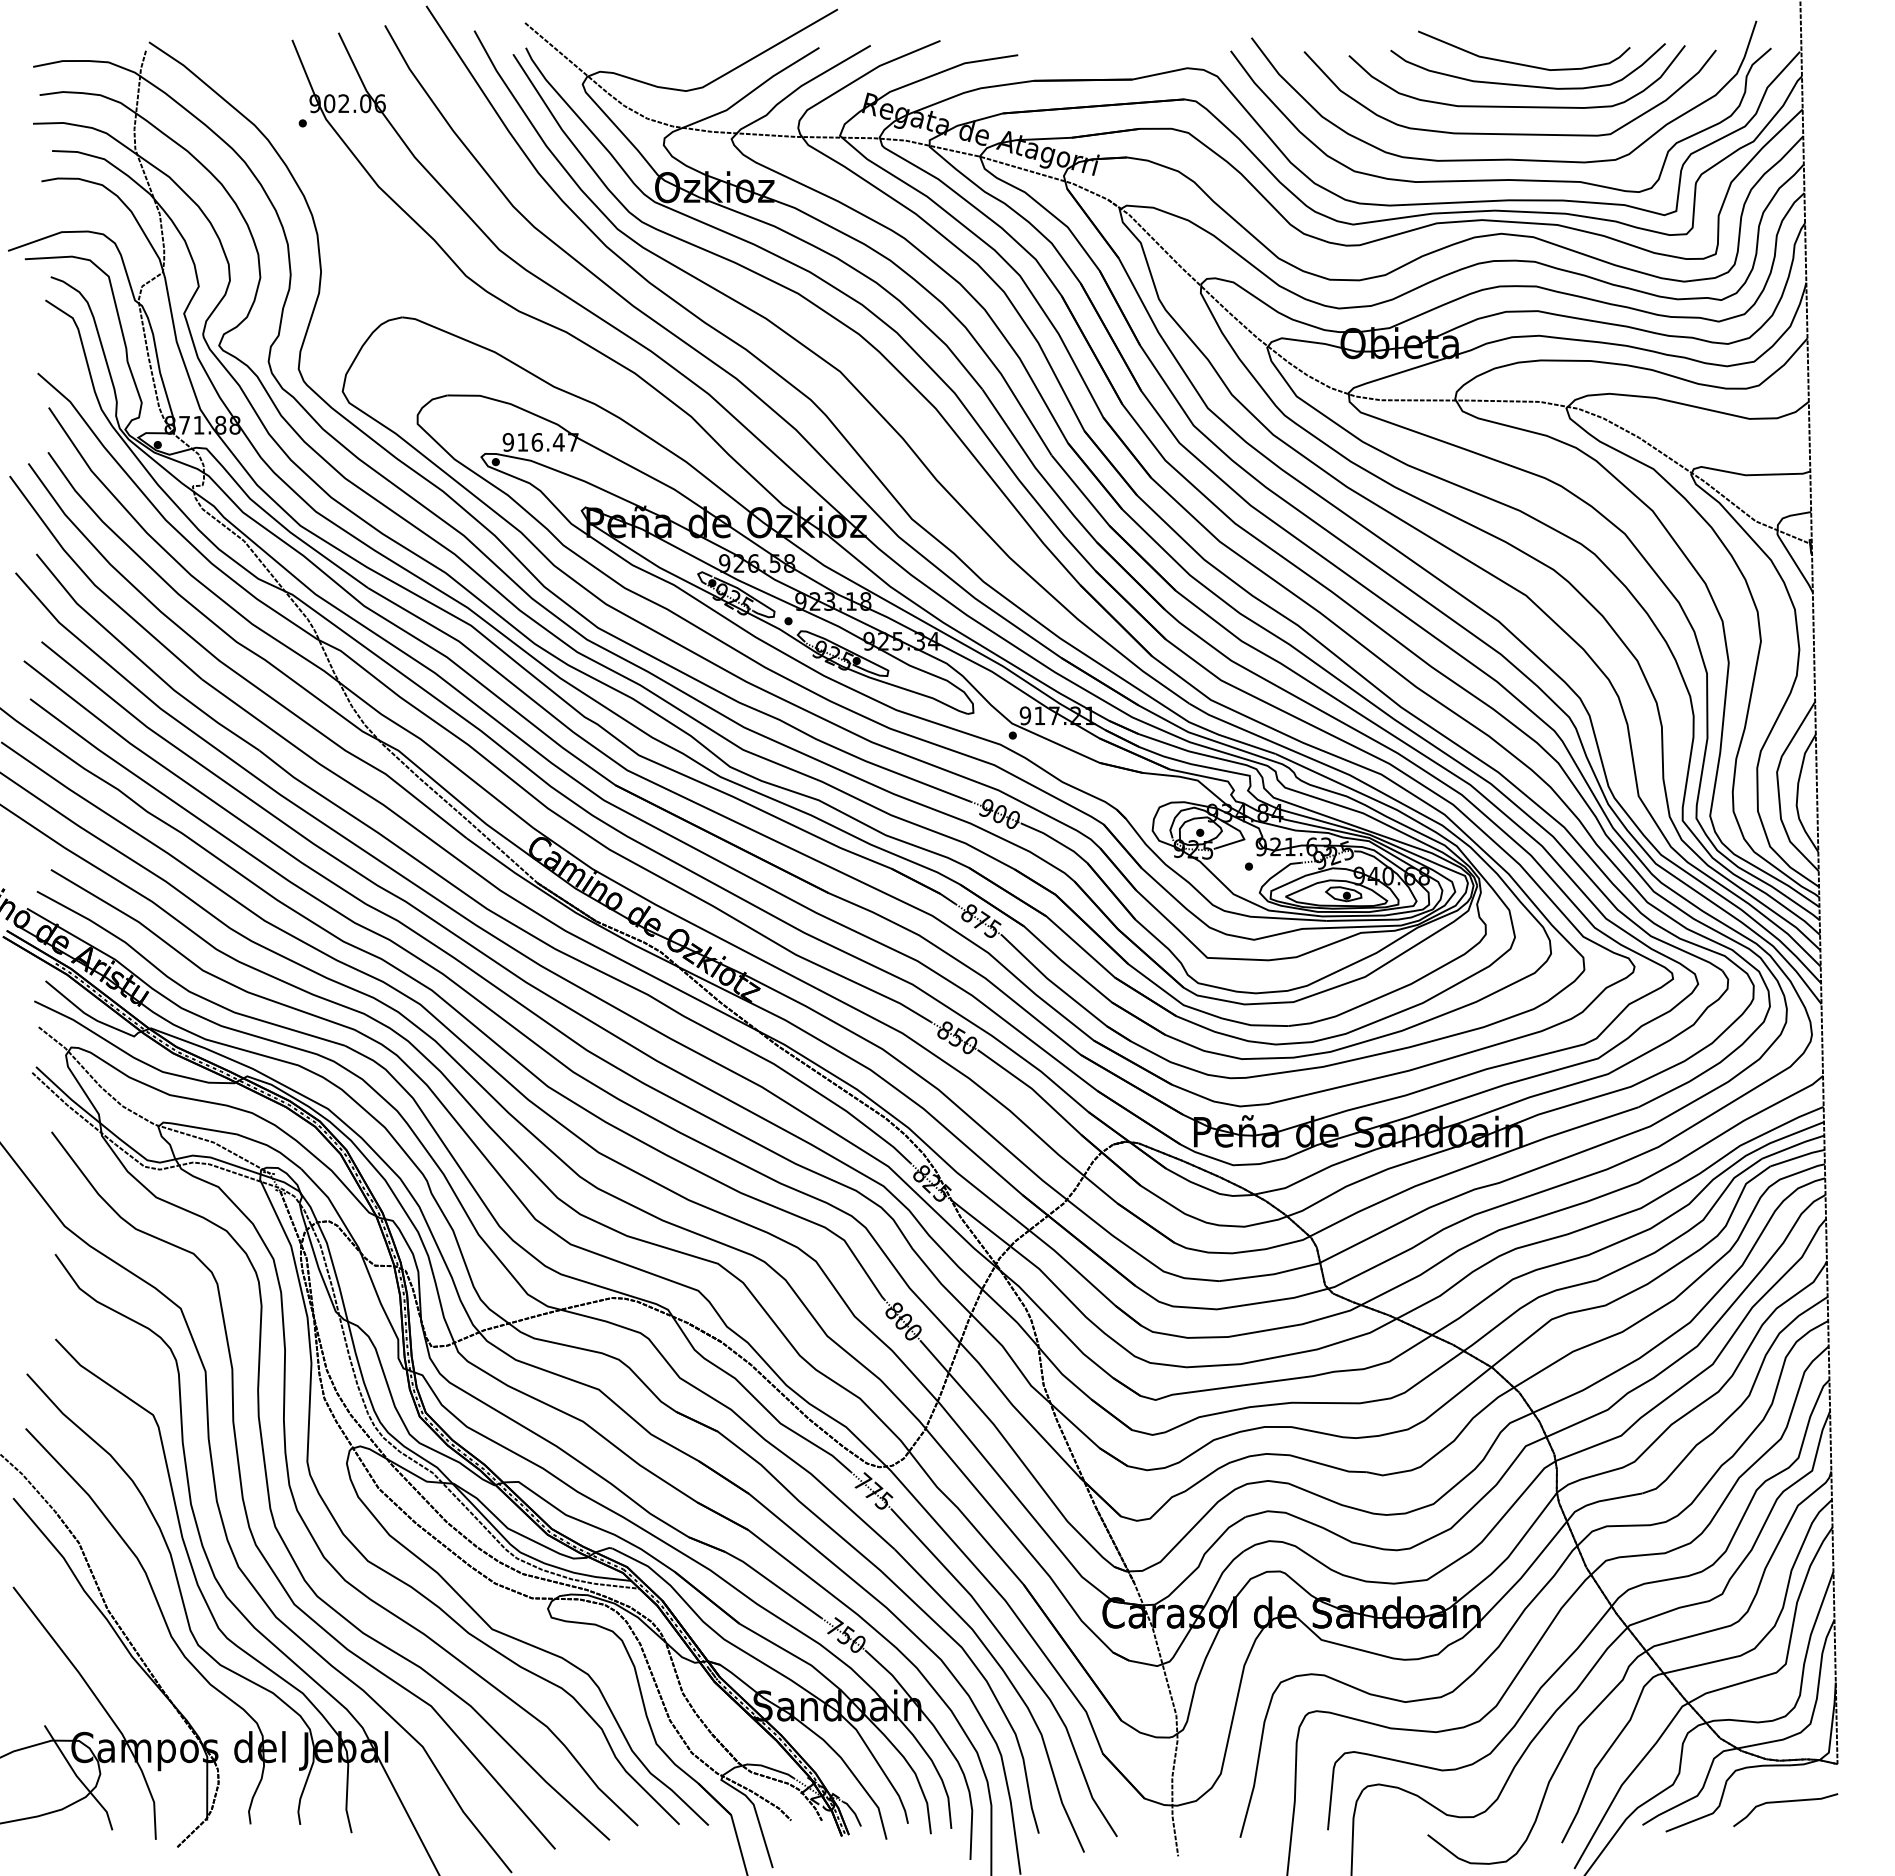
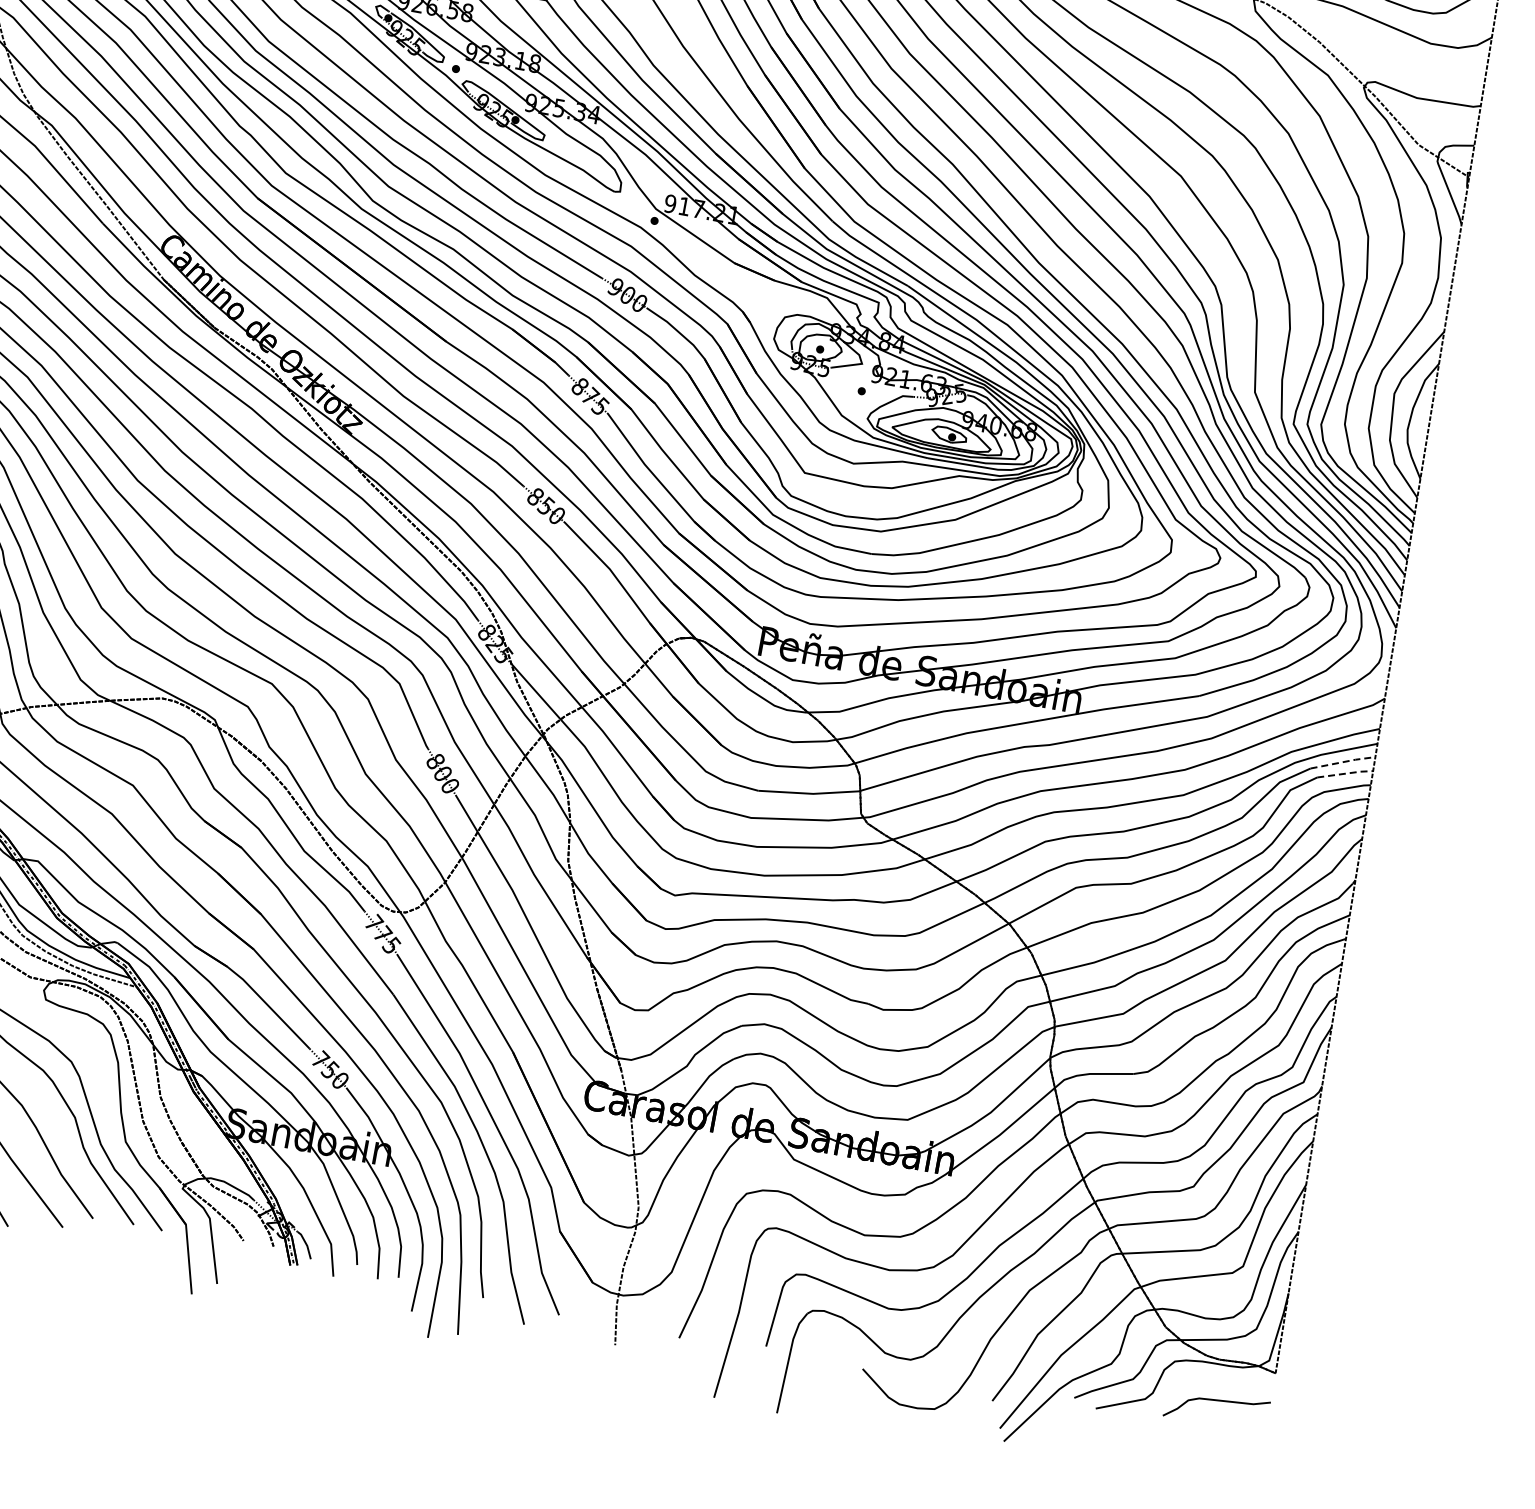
line: (1794, 1146) -> (1344, 762), solid -> dashed
line: (1797, 1157) -> (1345, 773), solid -> dashed

